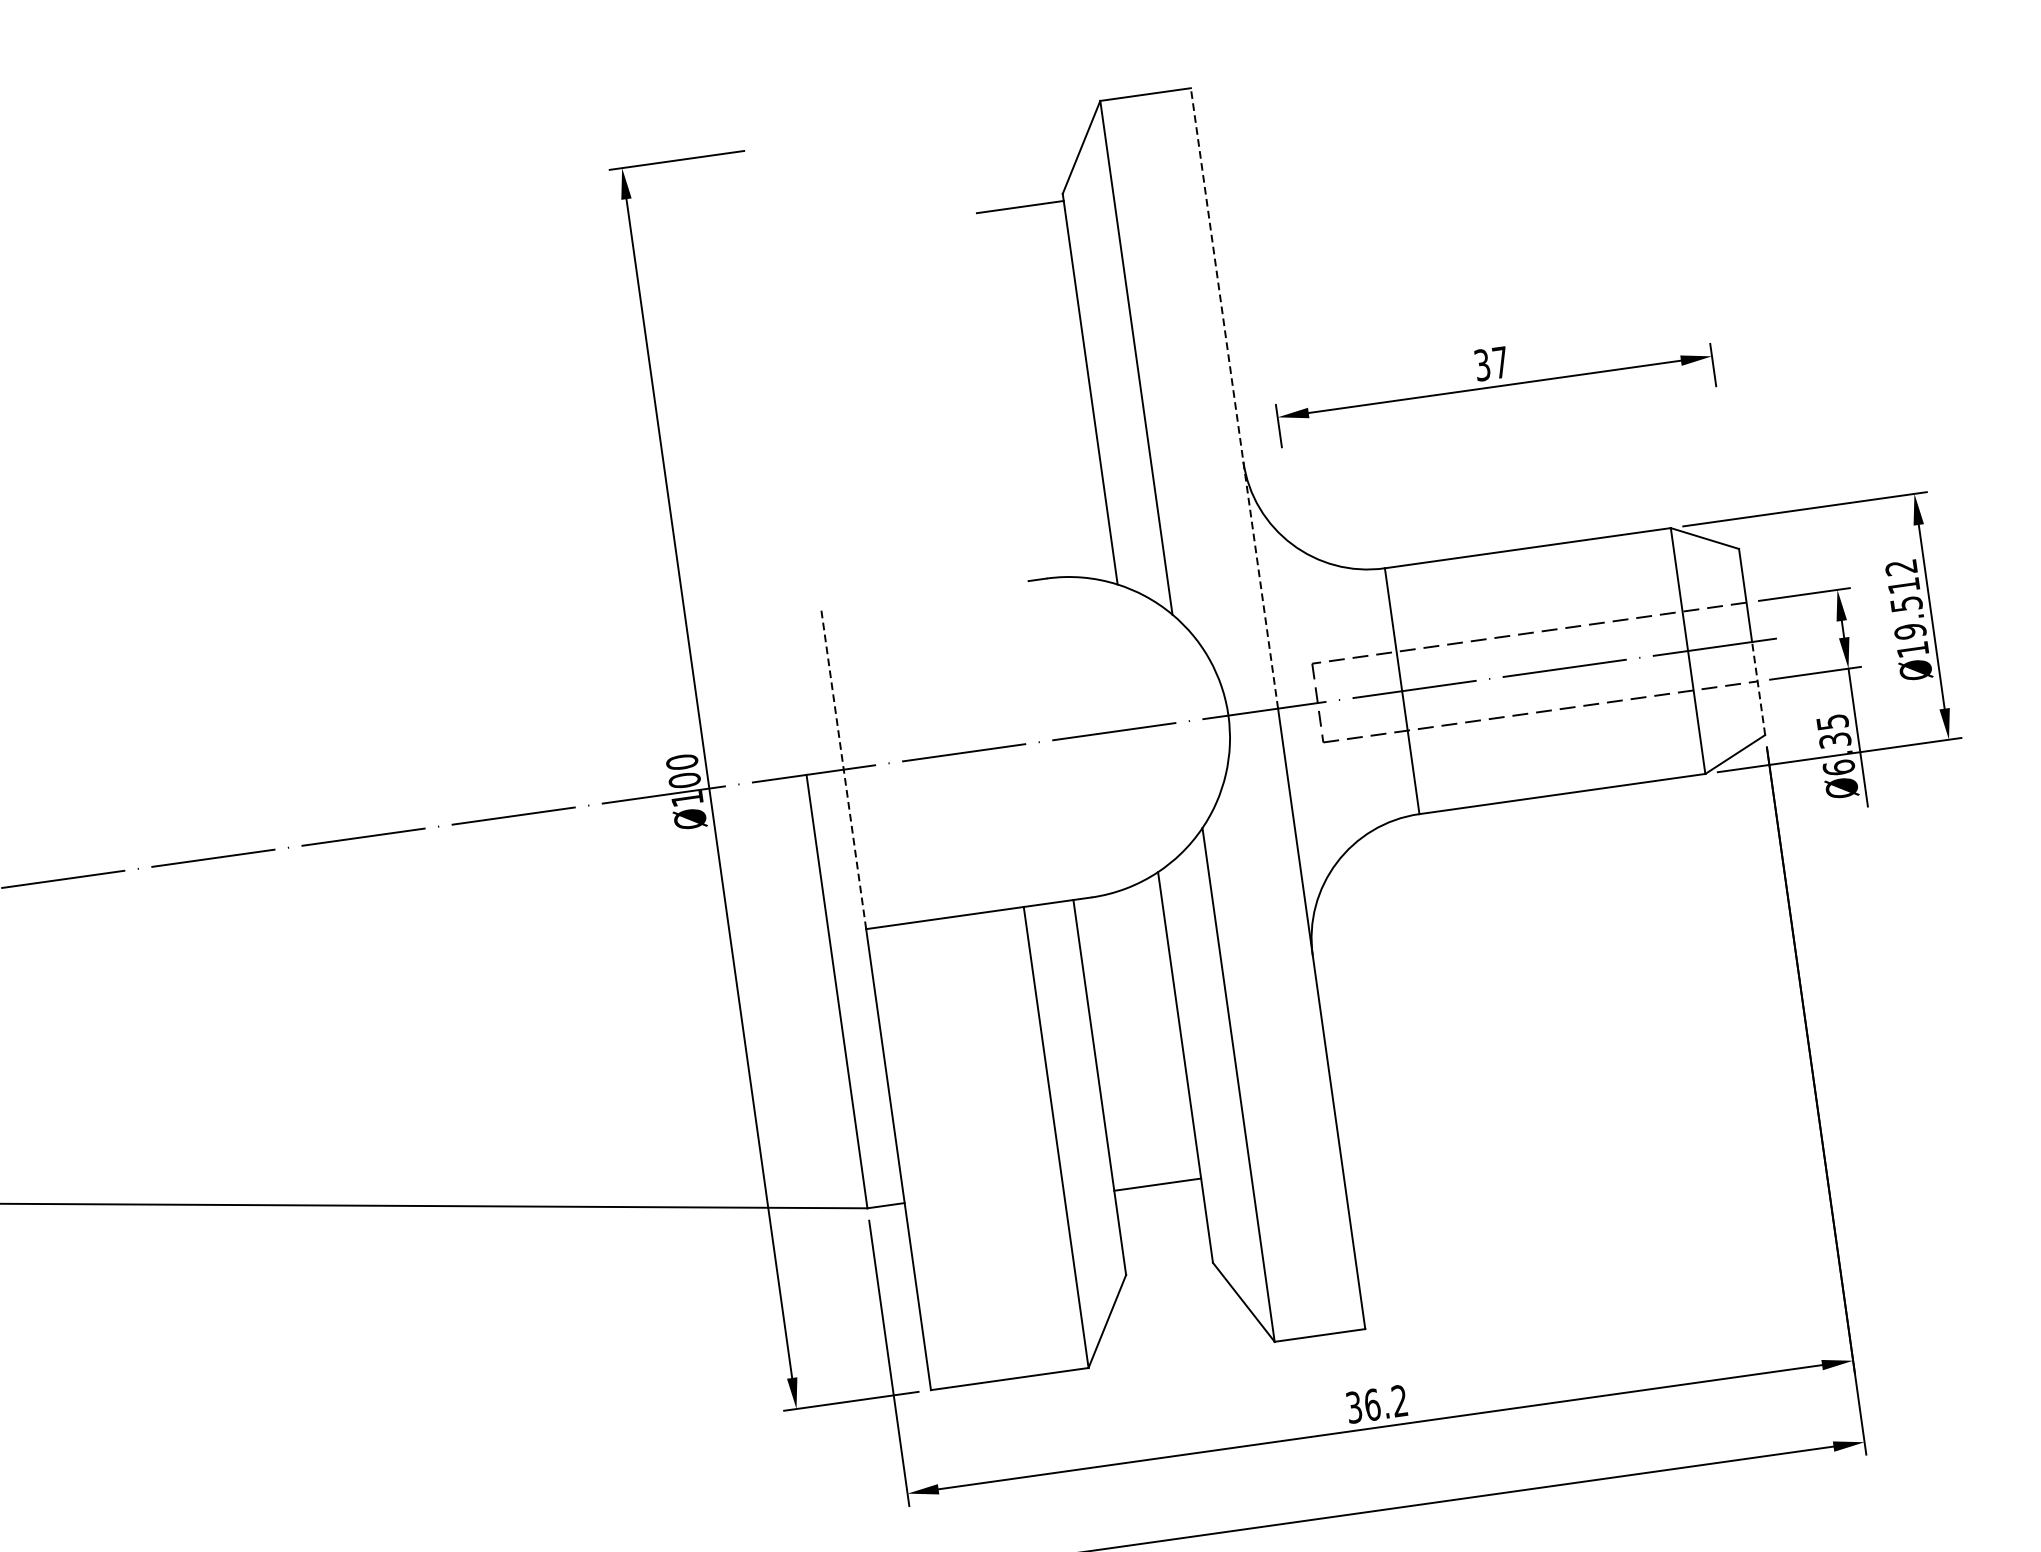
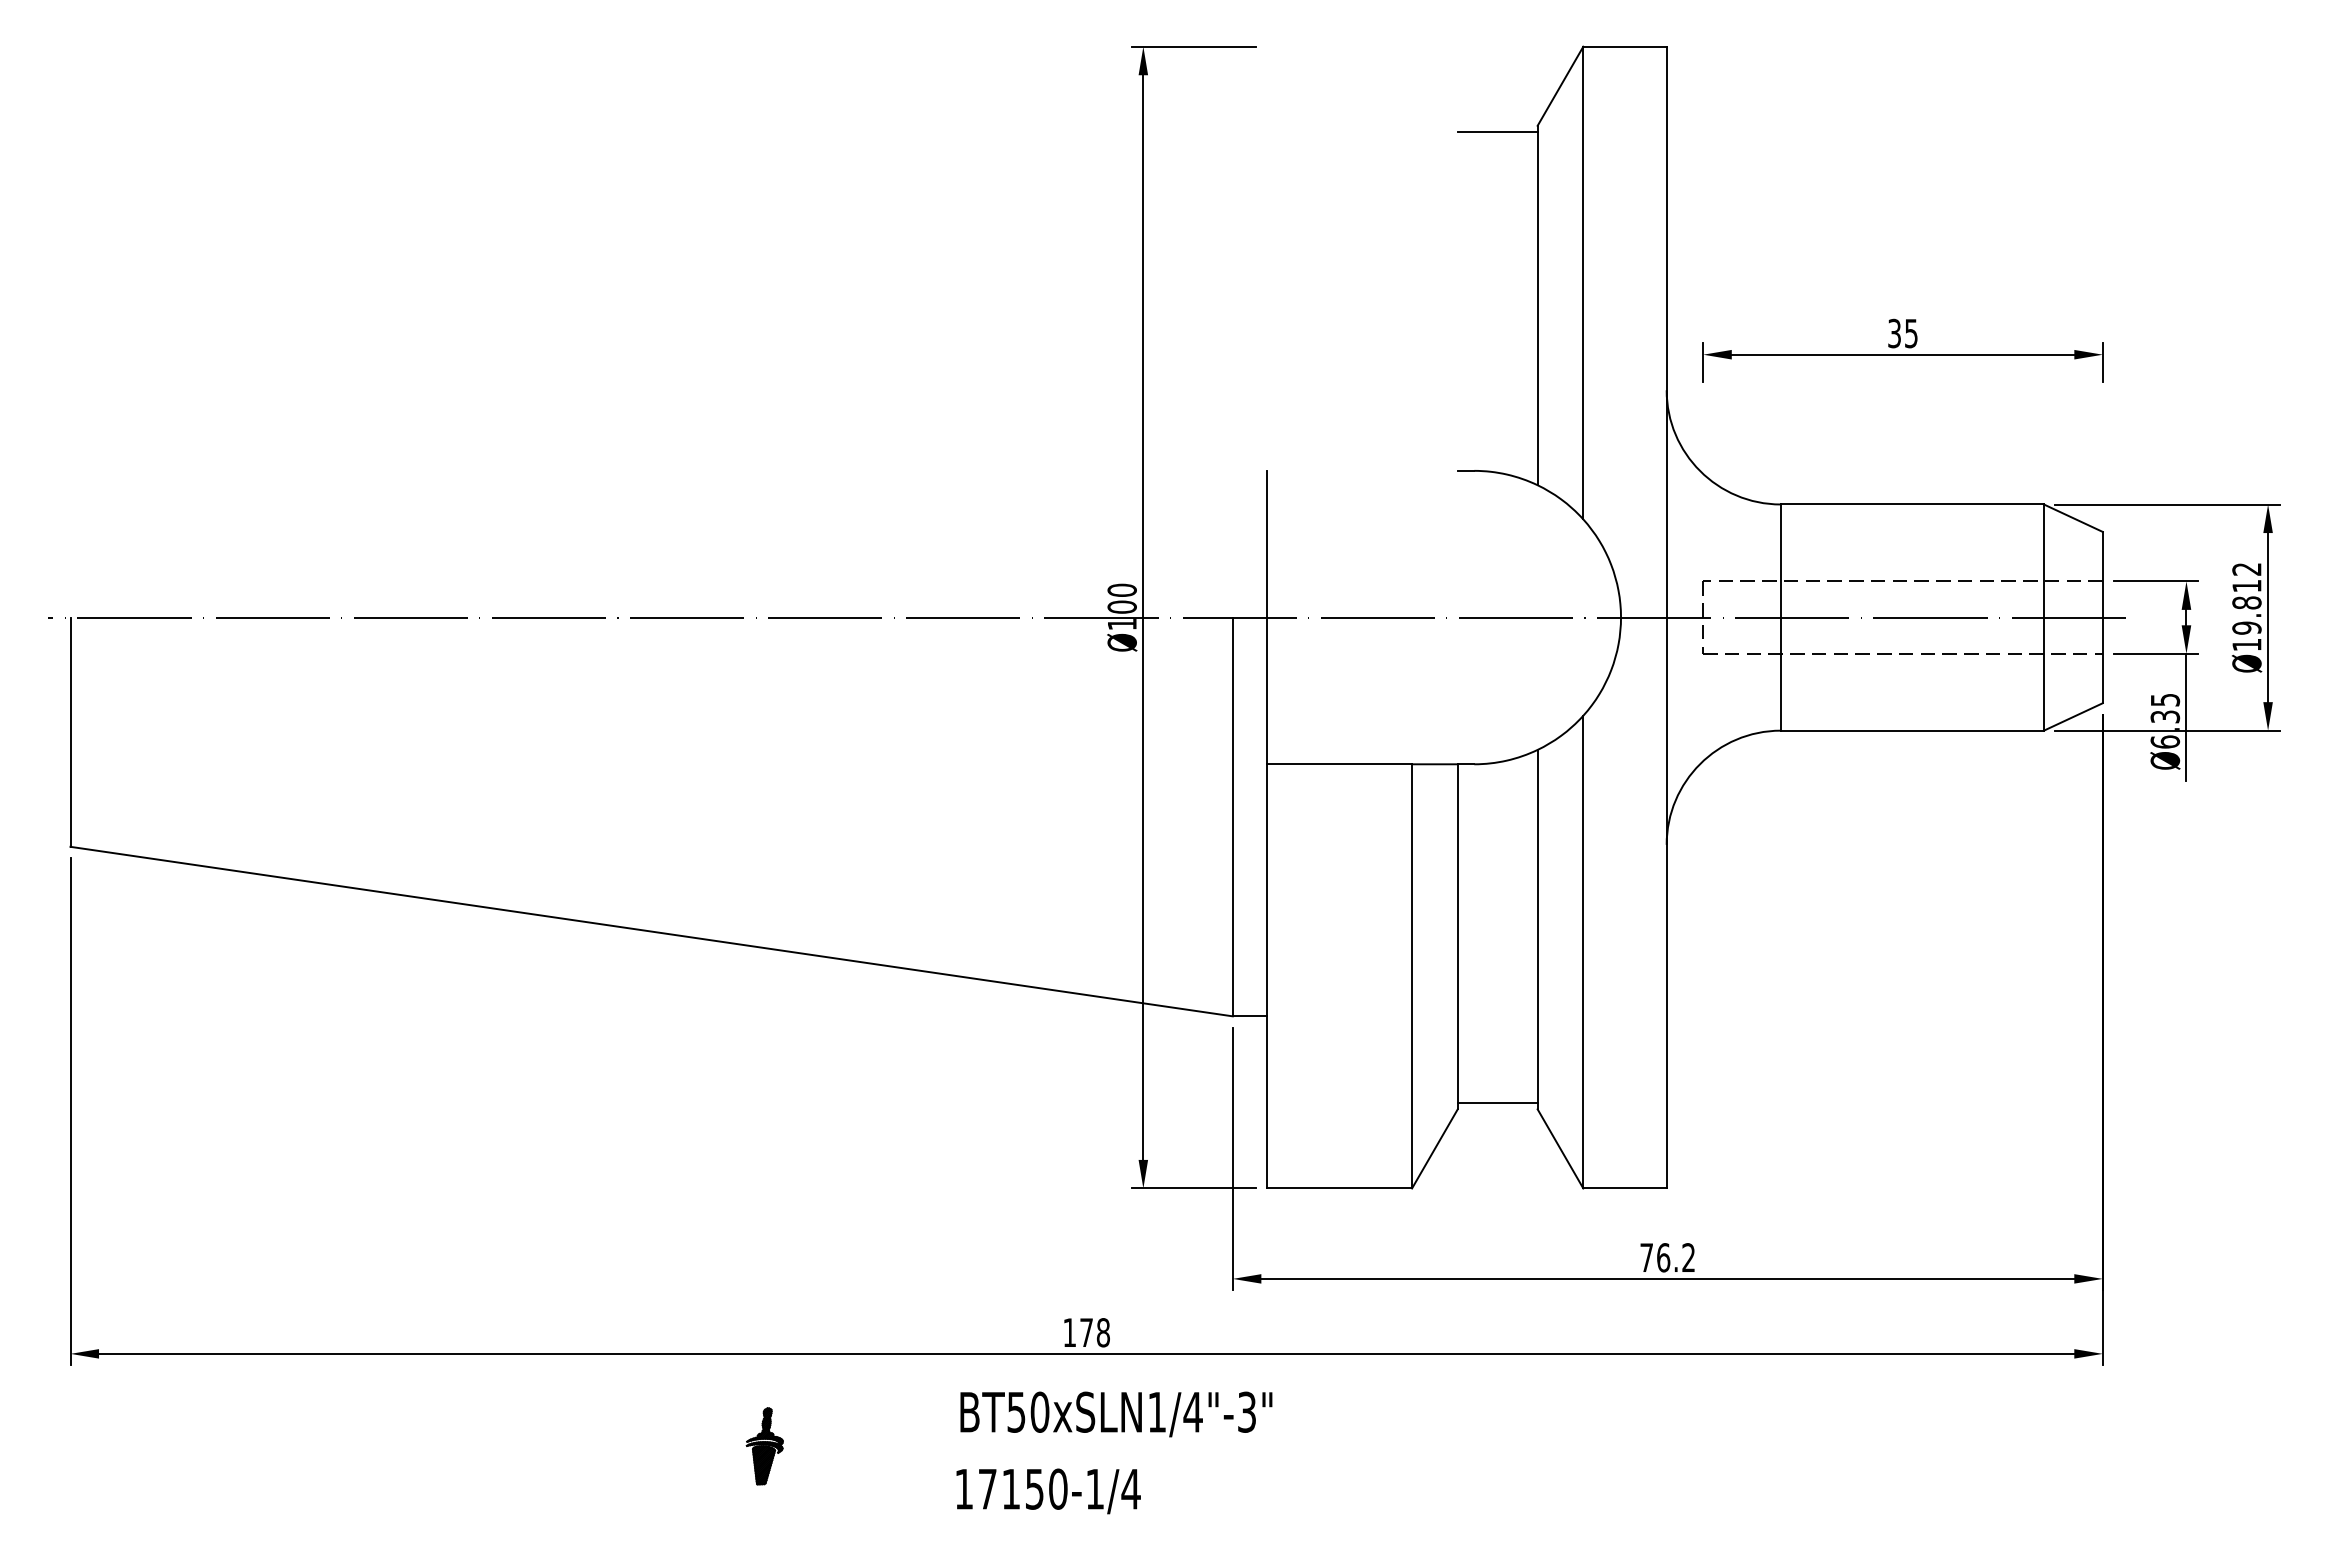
text: (1500, 362) -> (1911, 333), 37 -> 35
line: (1234, 397) -> (1666, 331), dashed -> solid
text: (1905, 603) -> (2246, 602), Ø19.512 -> Ø19.812
line: (1758, 688) -> (2102, 660), dashed -> solid
line: (844, 769) -> (1267, 617), dashed -> solid
line: (1157, 1184) -> (1497, 1102), moved
text: (1353, 1407) -> (1646, 1257), 36.2 -> 76.2

